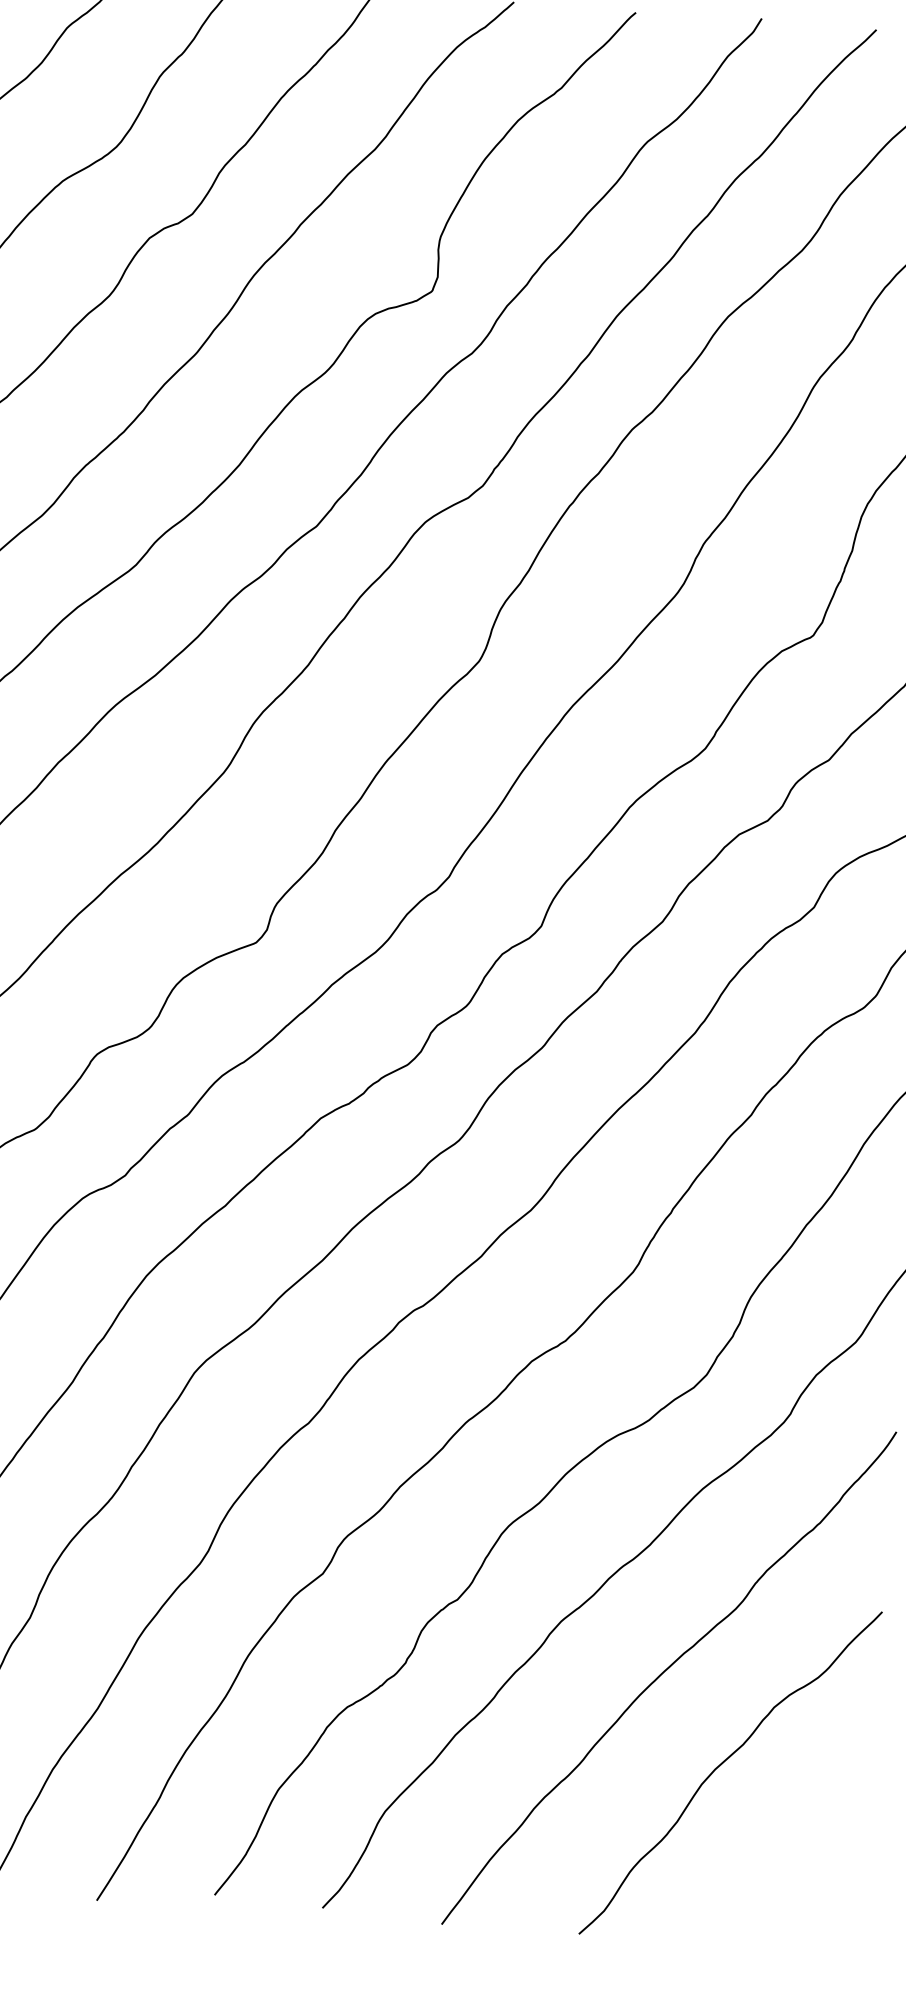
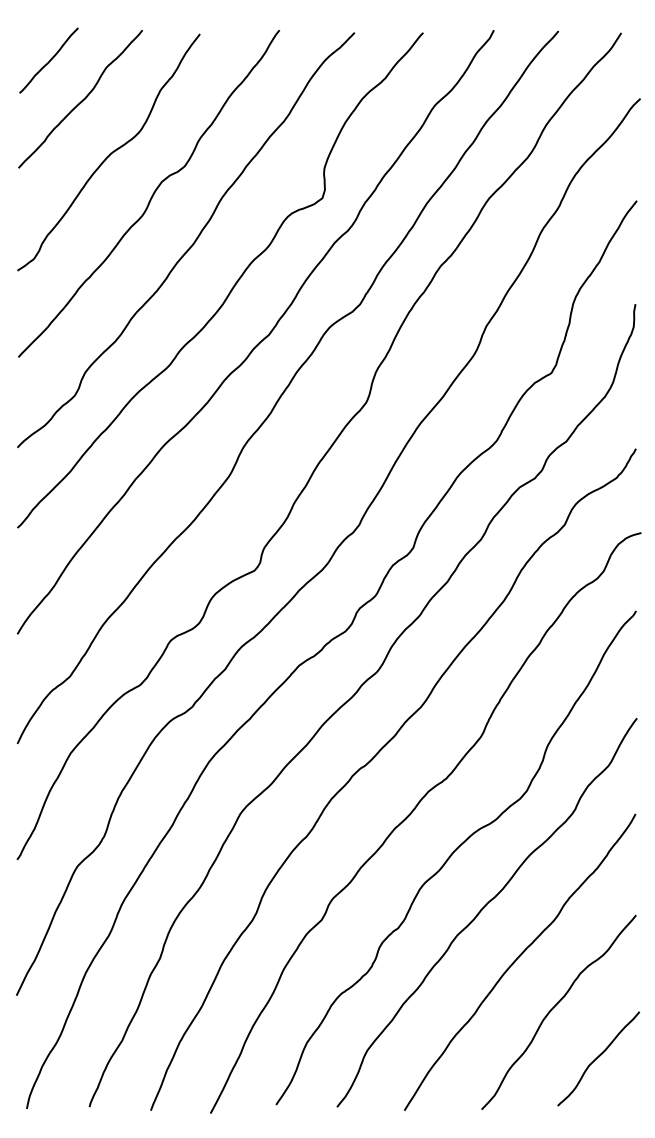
curve: (794, 1860) -> (598, 1058), added

